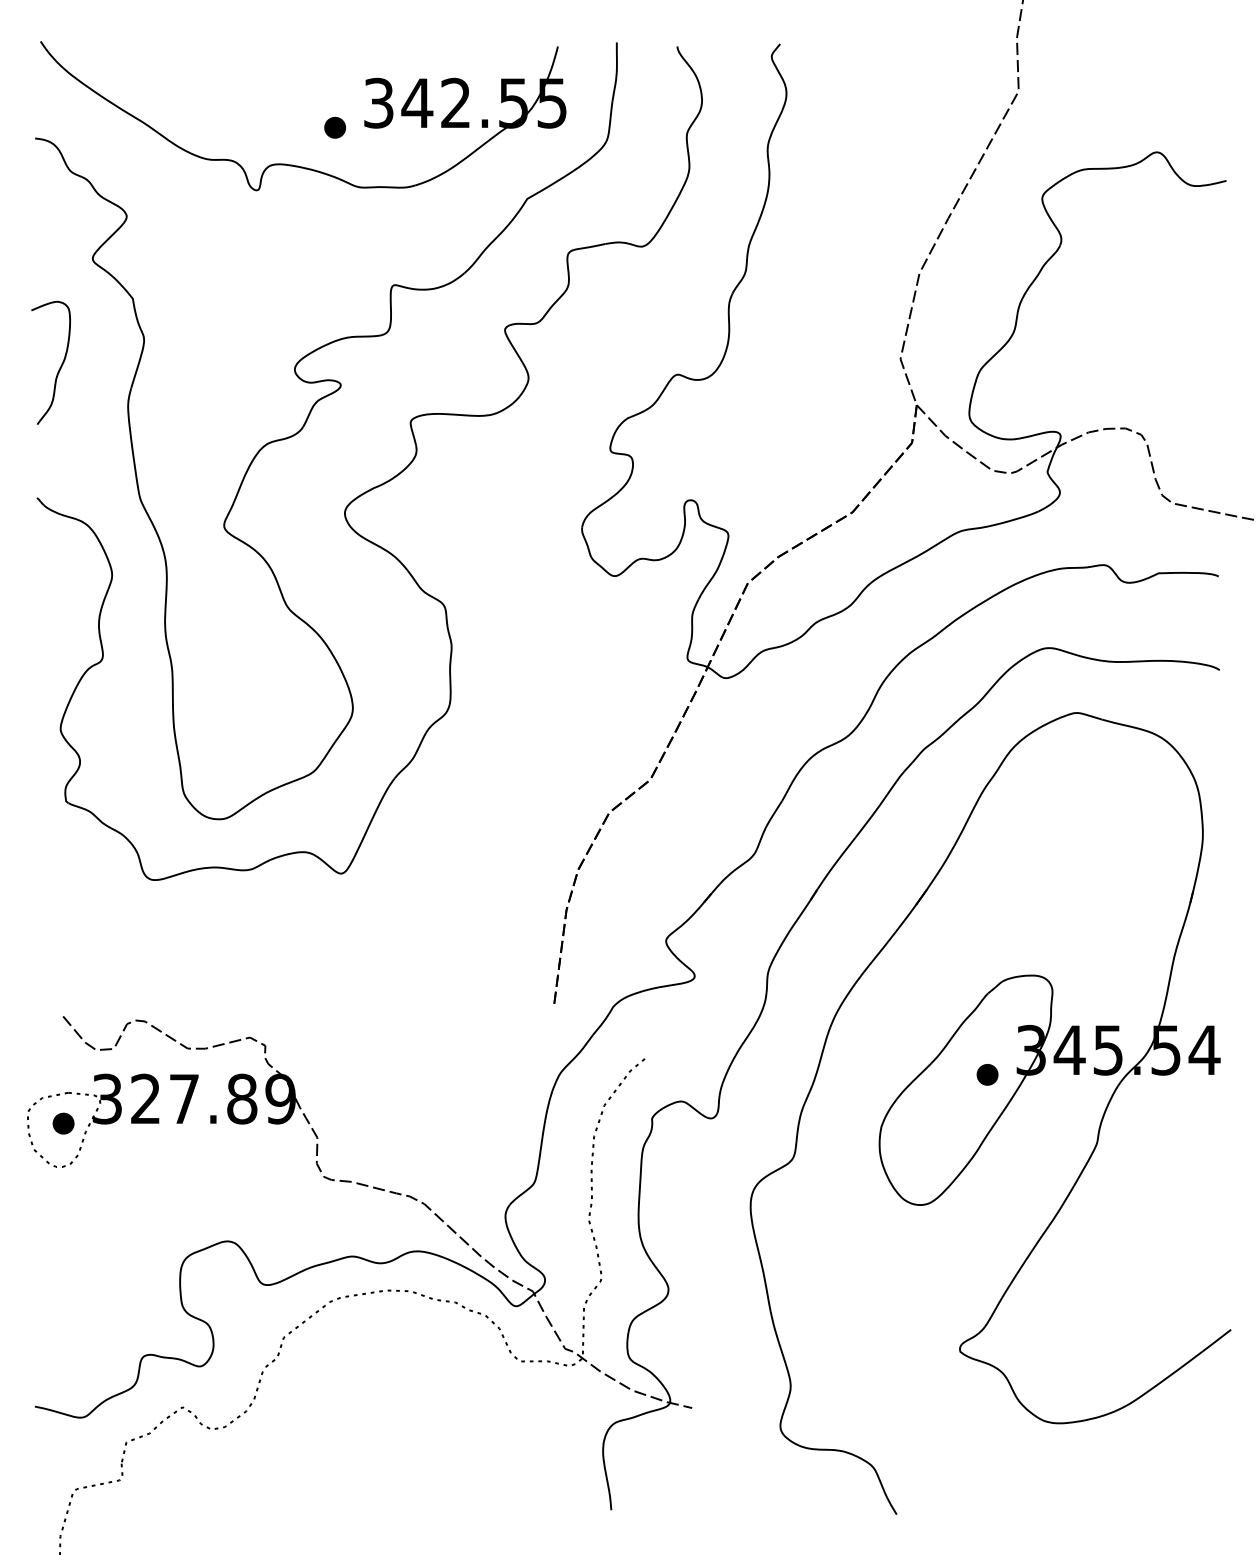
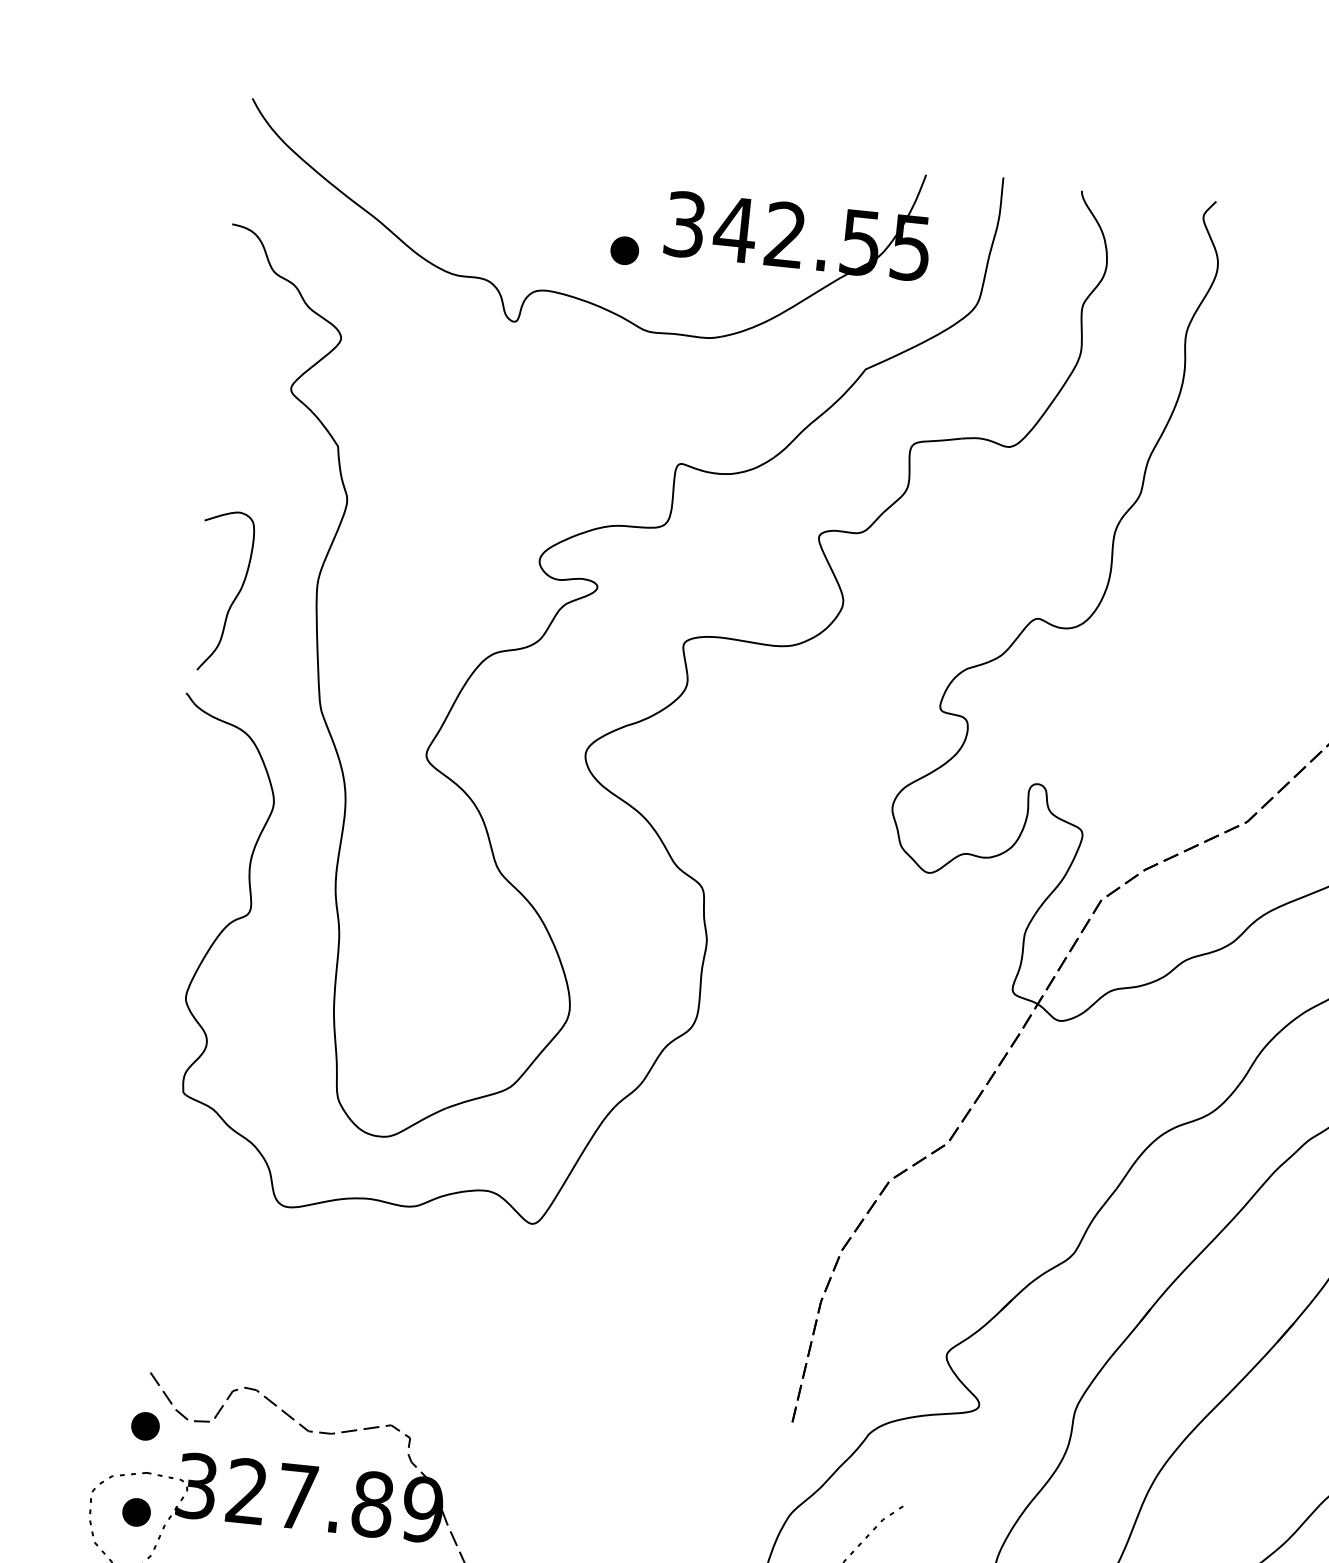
curve: (59, 367) -> (233, 598), moved
part: (63, 1057) -> (145, 1426), added

